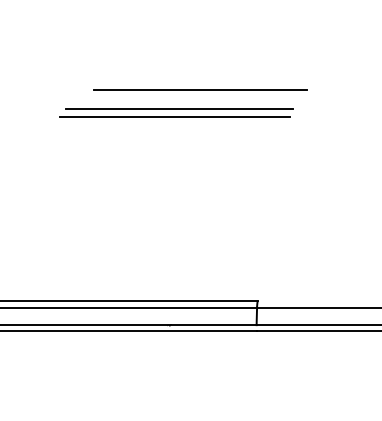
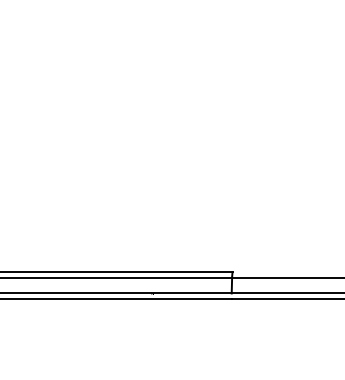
line: (200, 90) -> (181, 81), removed
line: (179, 108) -> (162, 97), removed
line: (174, 116) -> (157, 105), removed

